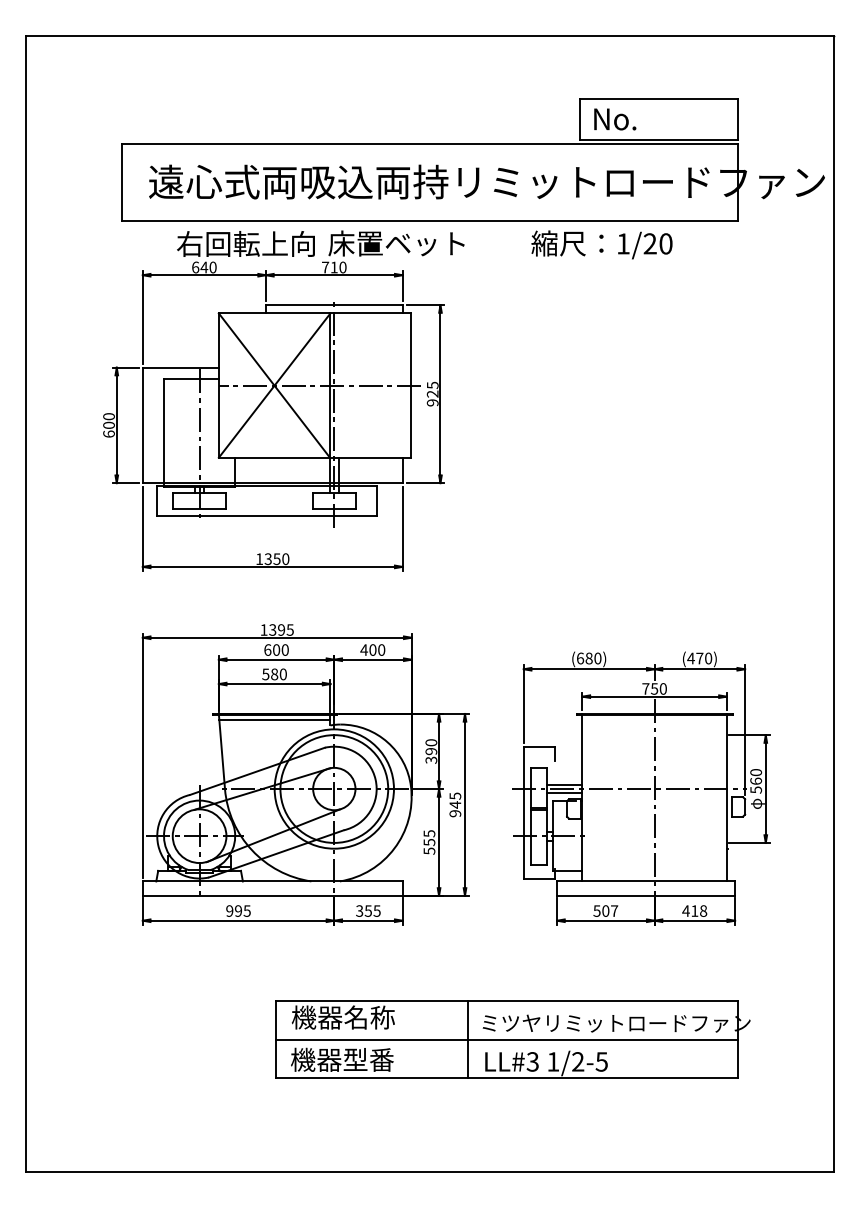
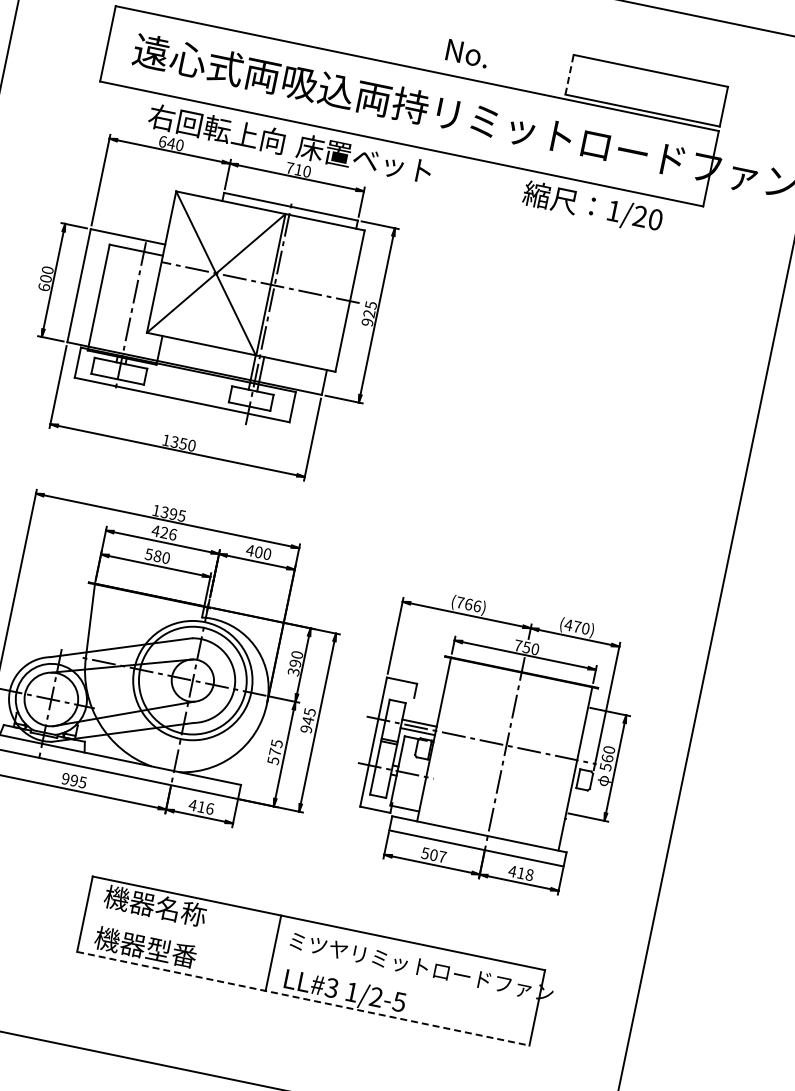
line: (580, 118) -> (569, 73), solid -> dashed
text: (615, 119) -> (467, 53), moved
text: (601, 244) -> (592, 207), moved
text: (275, 649) -> (163, 532), 600 -> 426
text: (588, 658) -> (468, 604), (680) -> (766)
line: (274, 719) -> (148, 600), removed
text: (429, 842) -> (275, 752), 555 -> 575
text: (367, 910) -> (200, 806), 355 -> 416
line: (506, 1039) -> (310, 960), removed
line: (506, 1078) -> (302, 998), solid -> dashed

